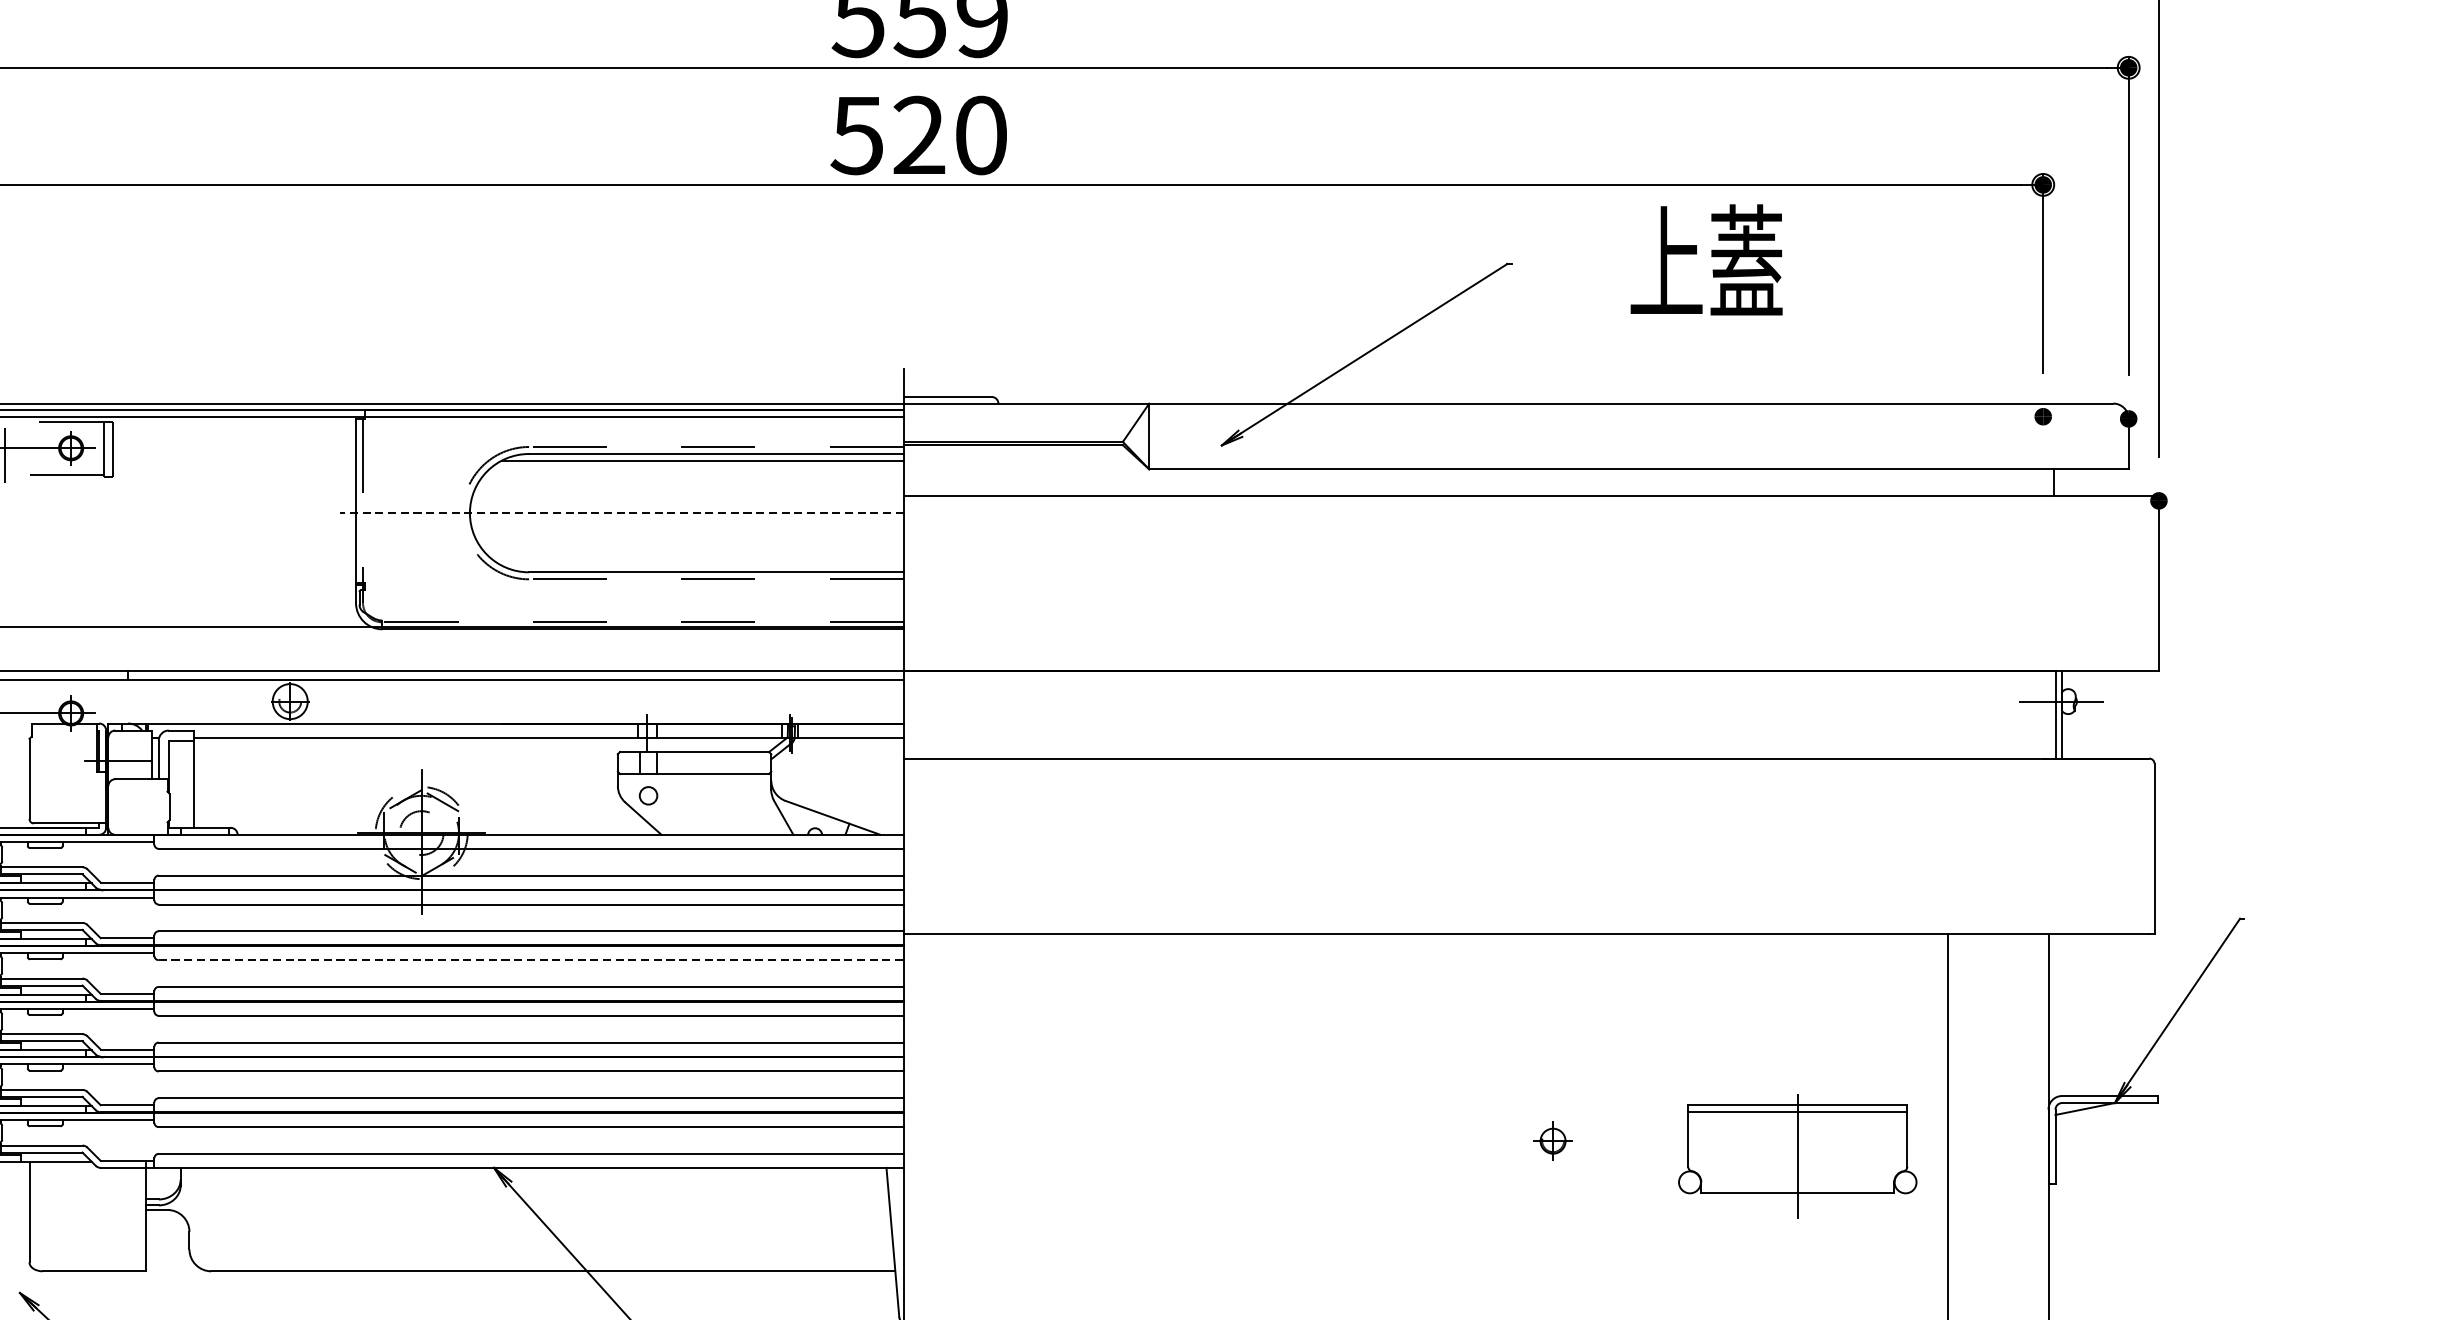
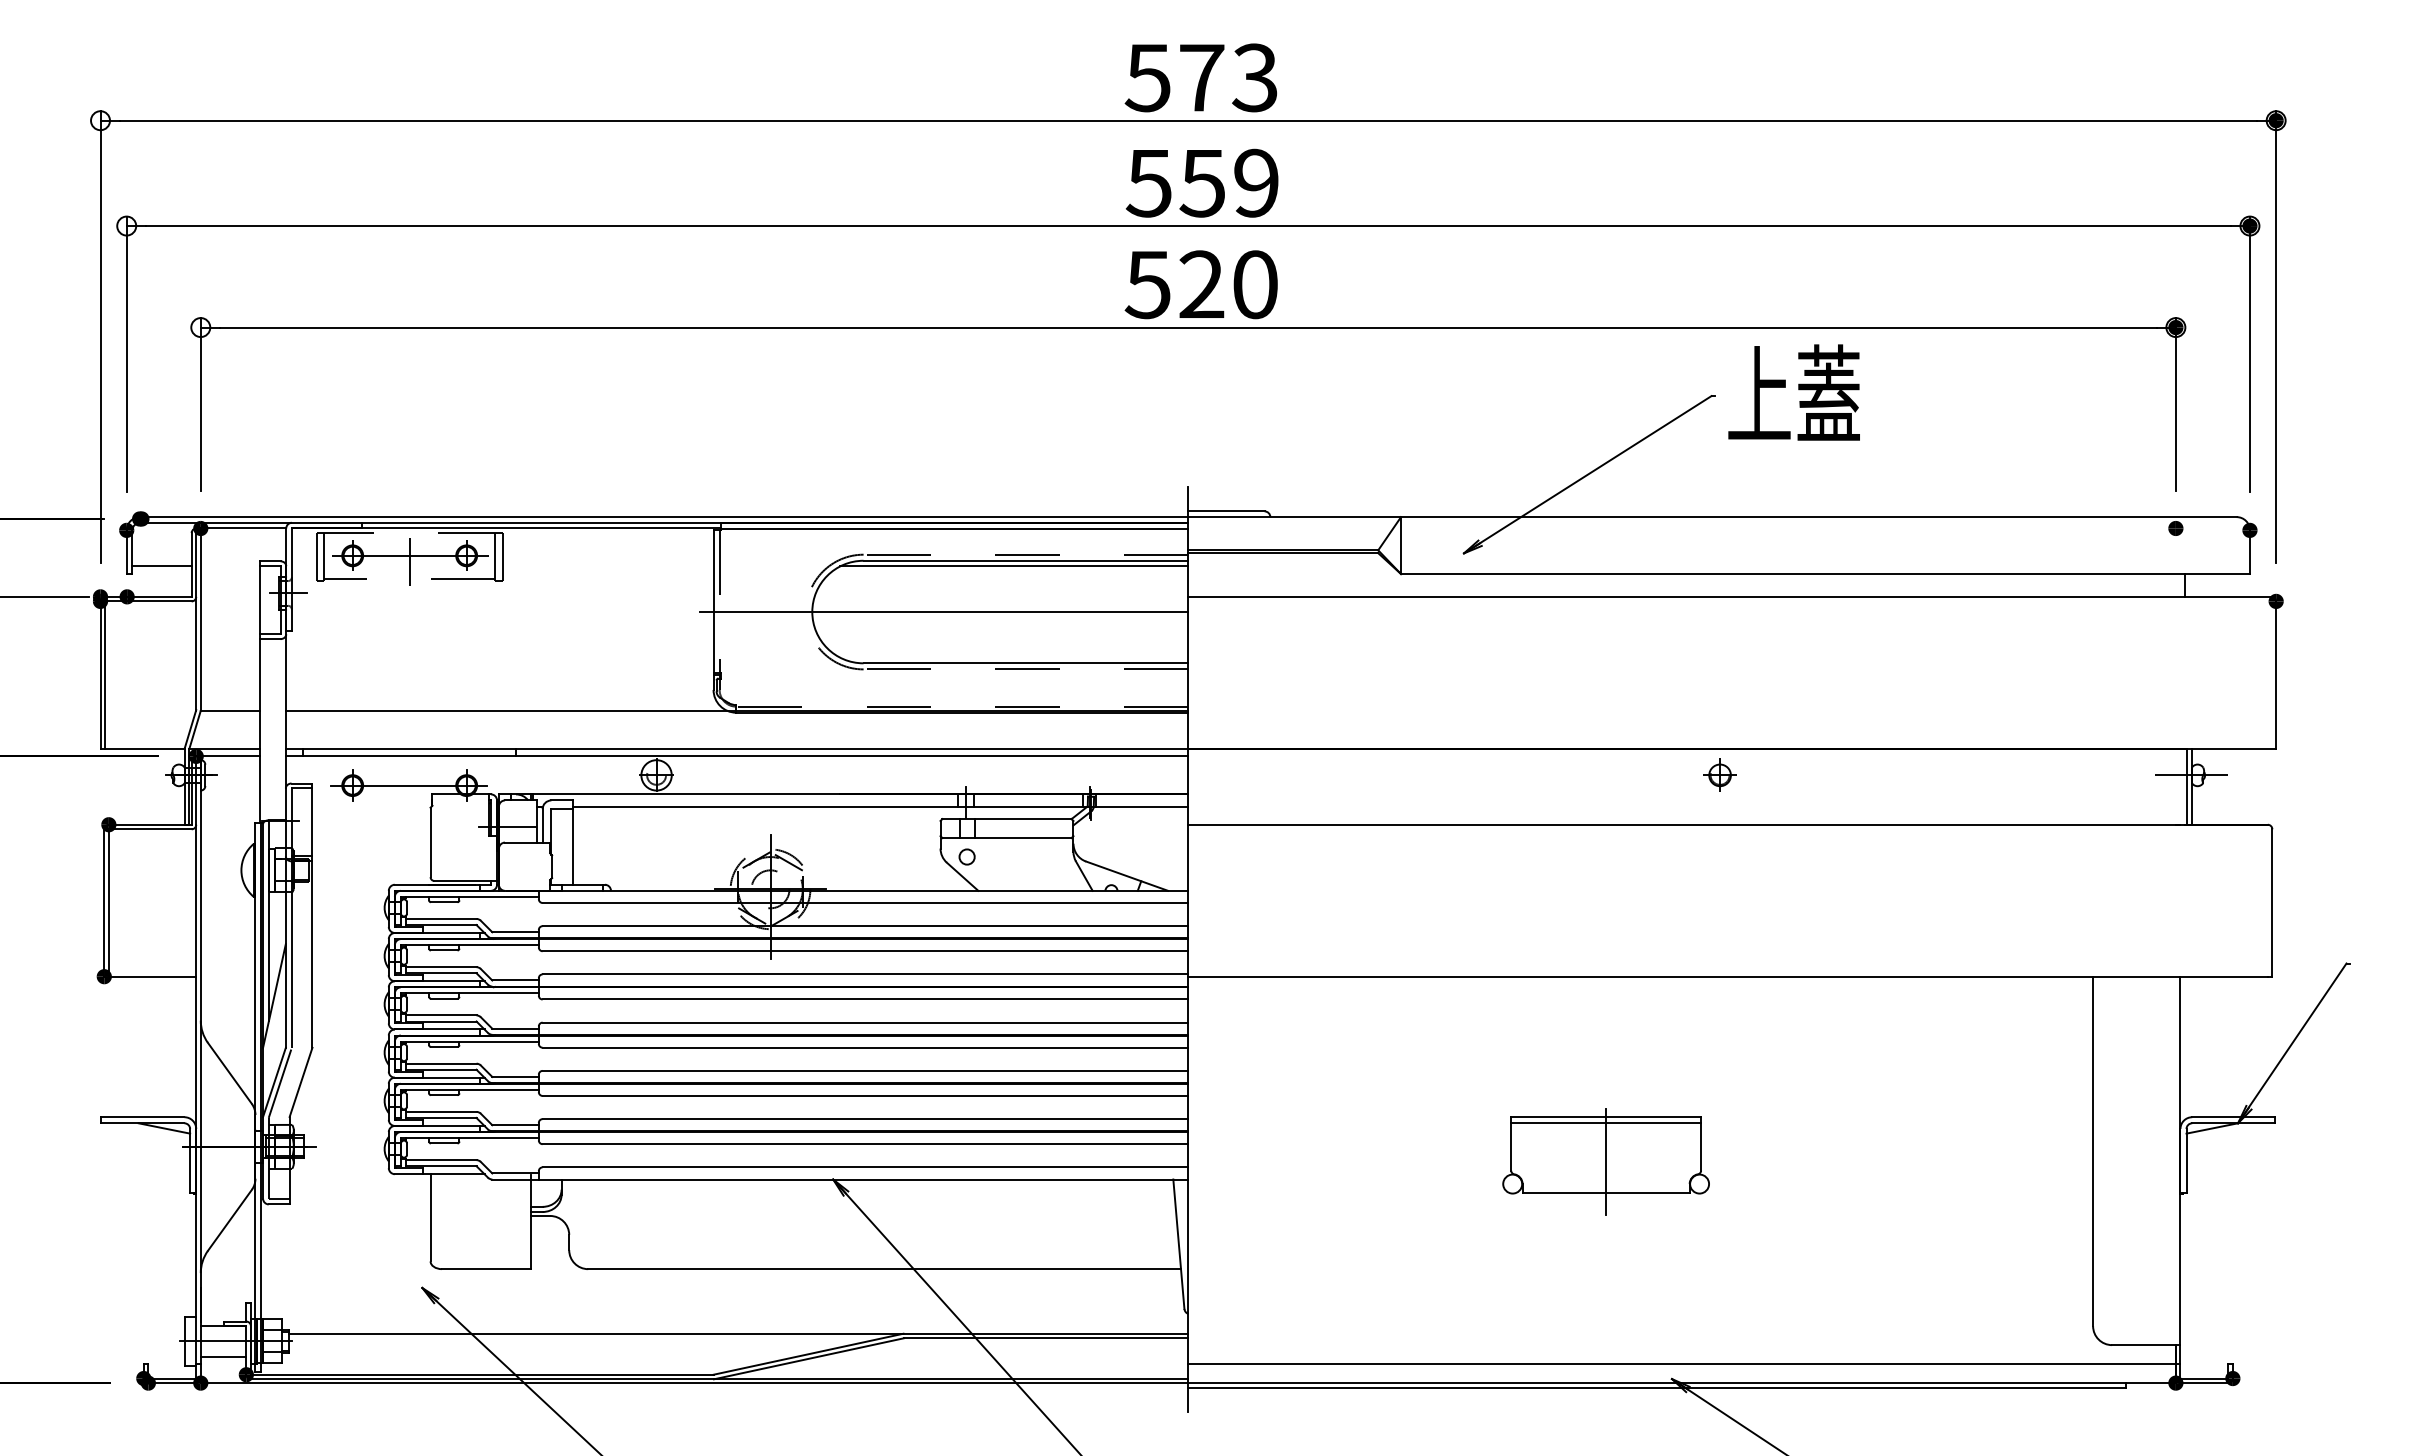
text: (1705, 259) -> (1793, 392), moved
line: (621, 513) -> (943, 612), dashed -> solid
line: (531, 960) -> (865, 999), dashed -> solid
part: (1552, 1140) -> (1719, 774), moved
part: (1797, 1156) -> (1605, 1161), moved

